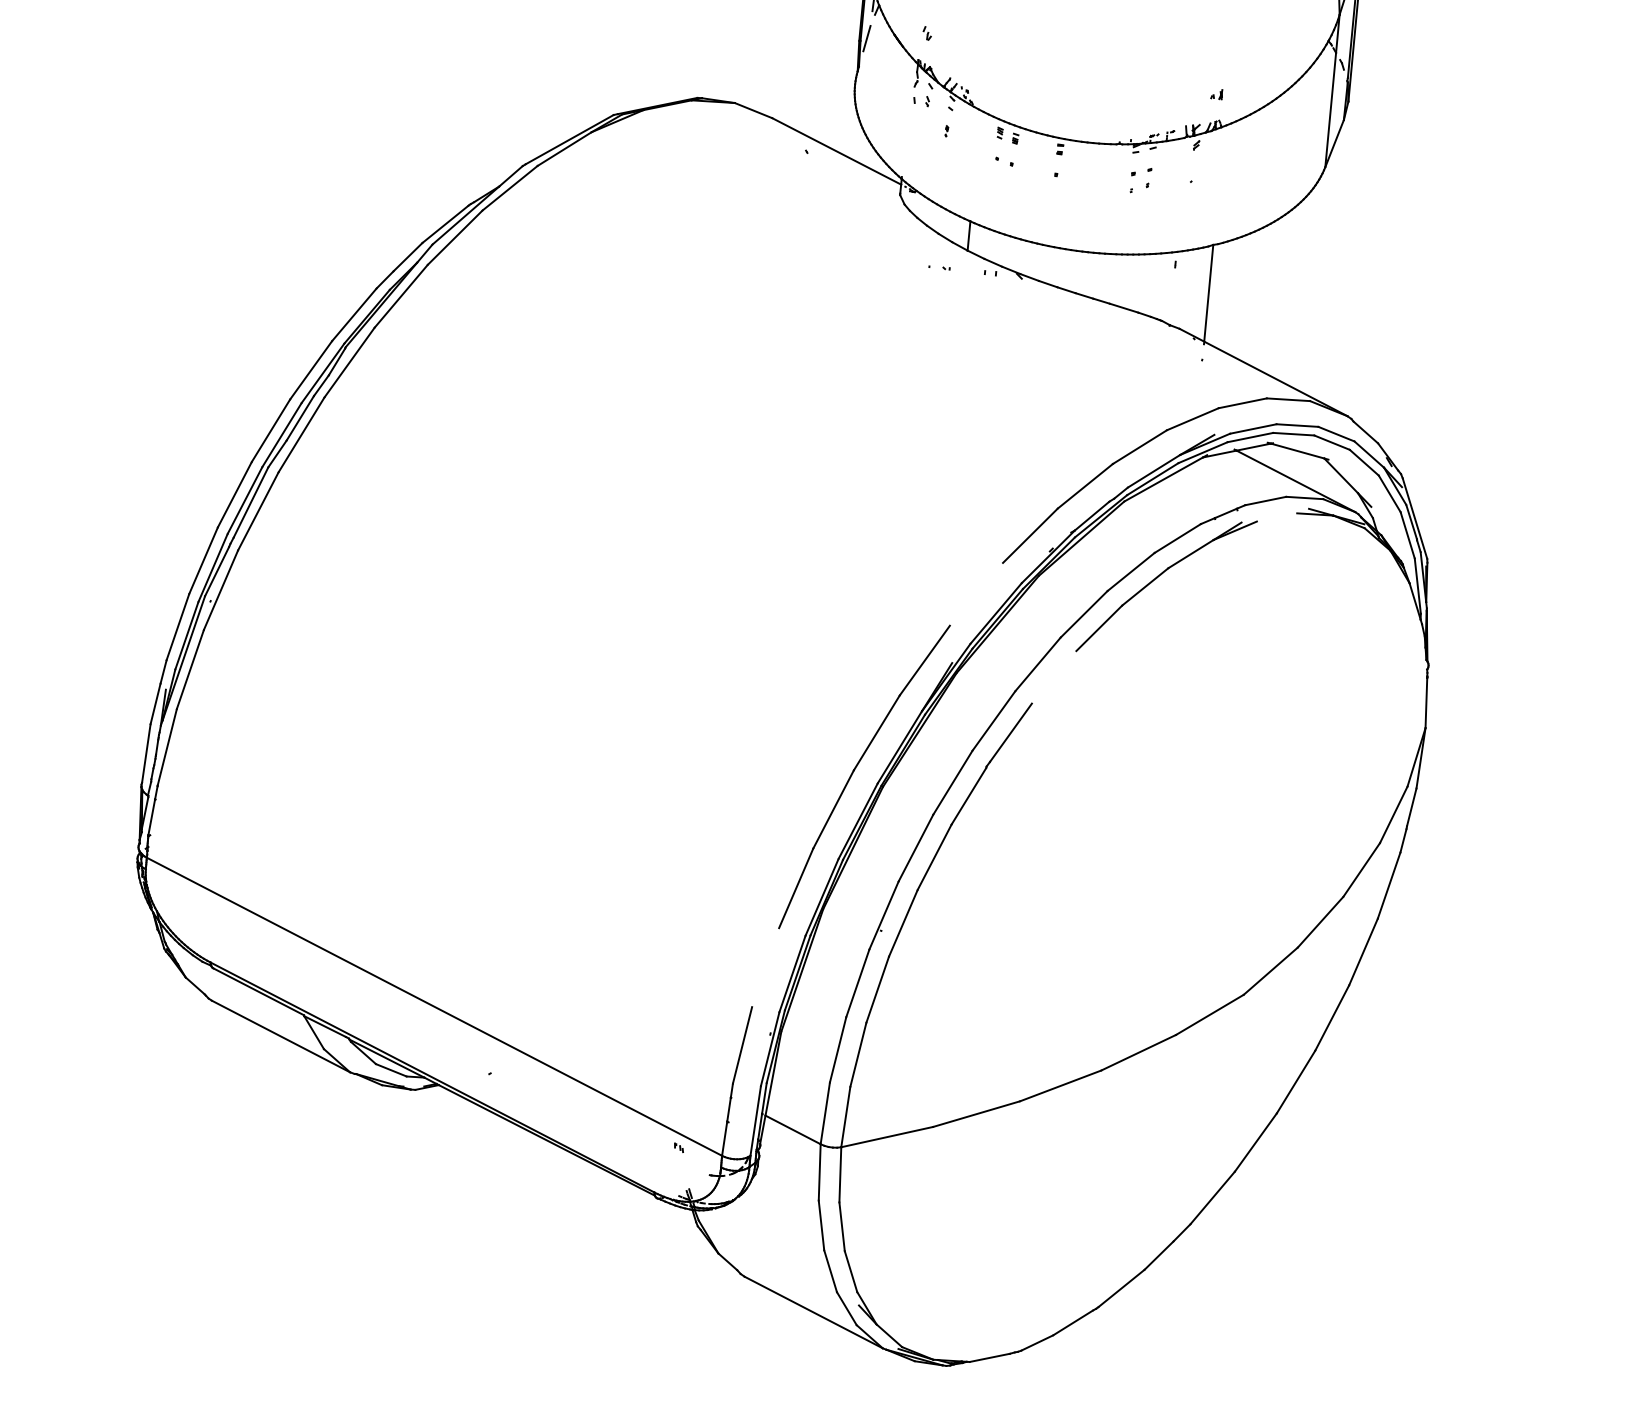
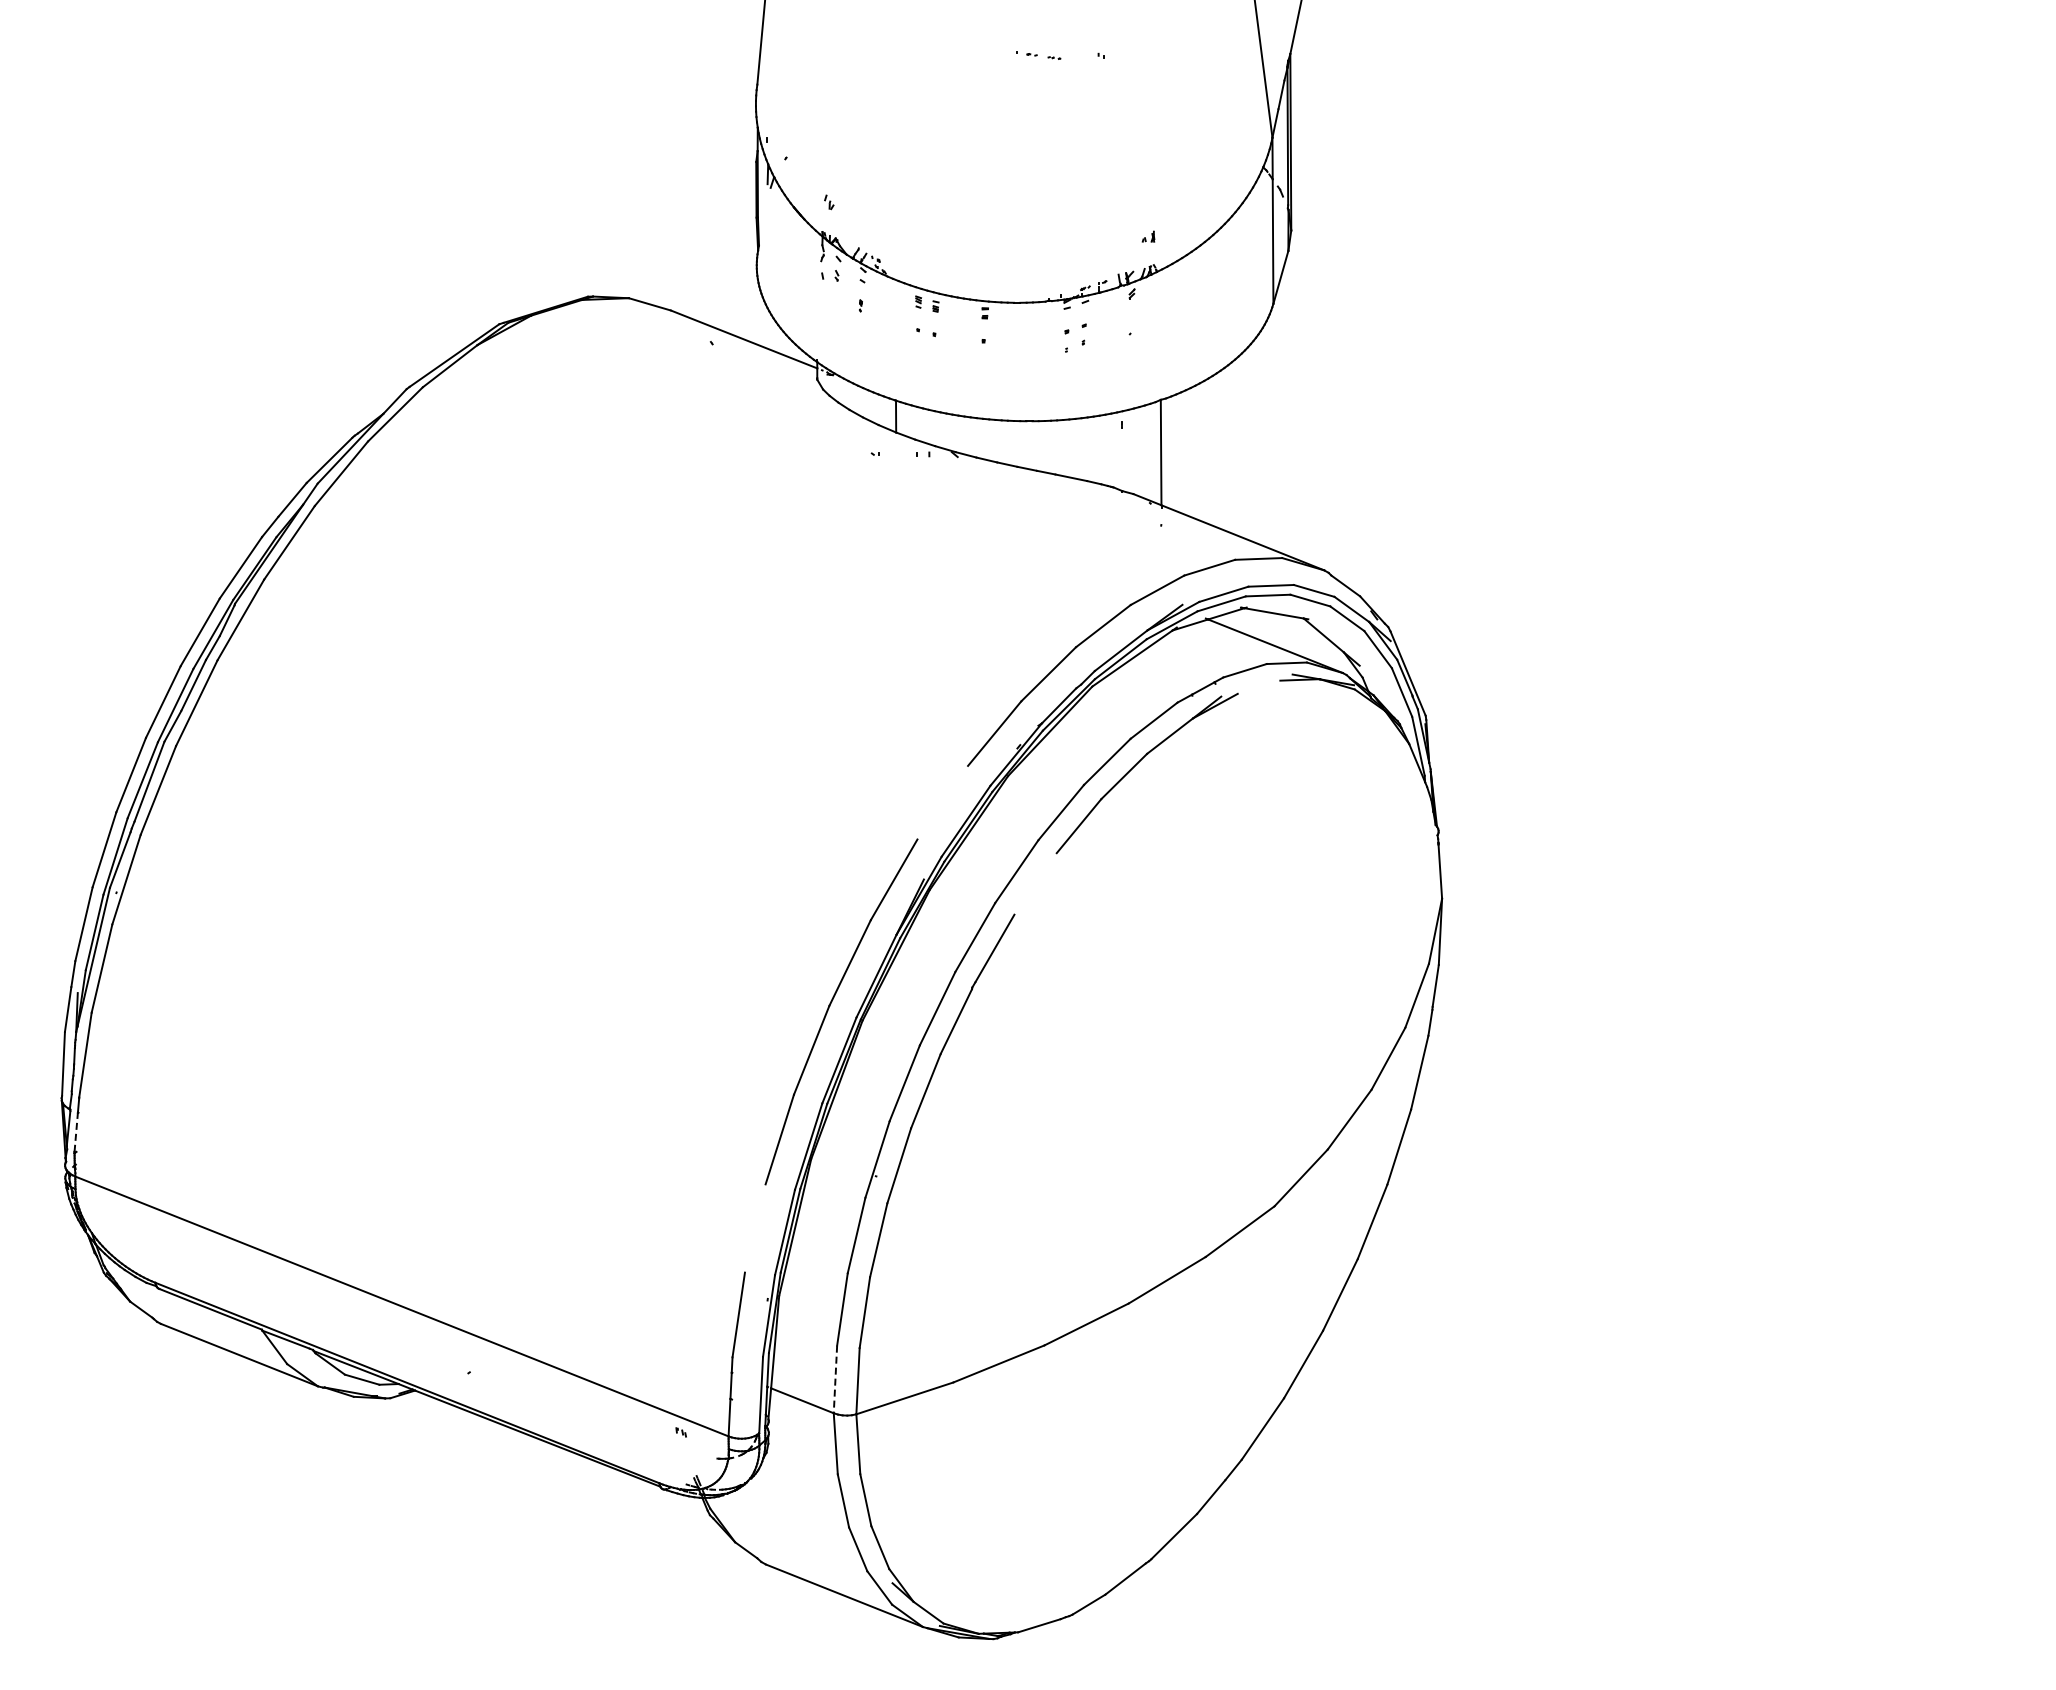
line: (866, 38) -> (764, 214), removed
line: (151, 817) -> (76, 1132), solid -> dashed
line: (825, 1113) -> (835, 1379), solid -> dashed

